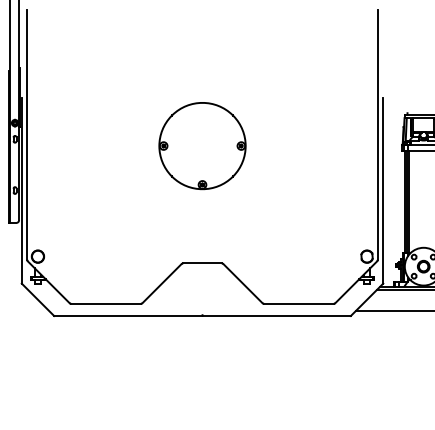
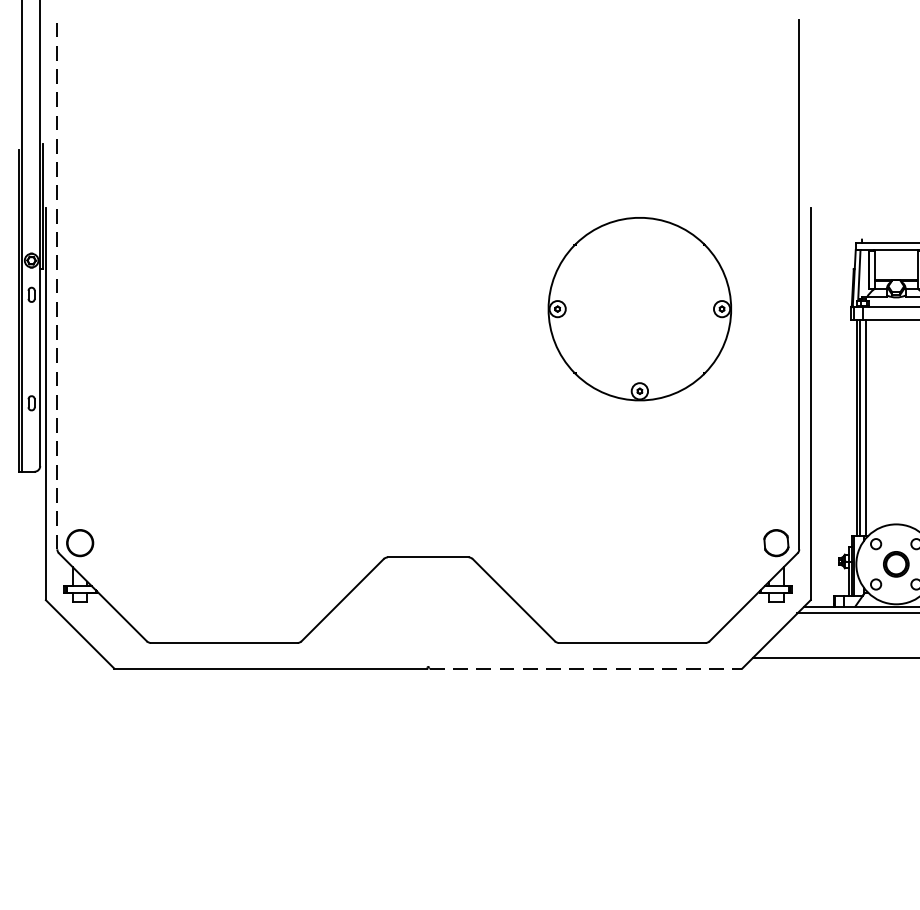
line: (27, 134) -> (57, 284), solid -> dashed
part: (202, 146) -> (639, 310), moved
line: (277, 315) -> (586, 667), solid -> dashed

